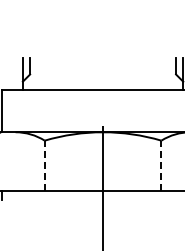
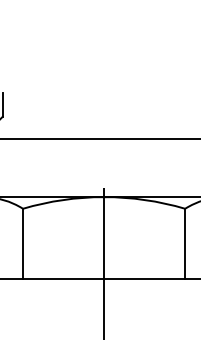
line: (44, 165) -> (22, 243), dashed -> solid
line: (161, 165) -> (185, 243), dashed -> solid

